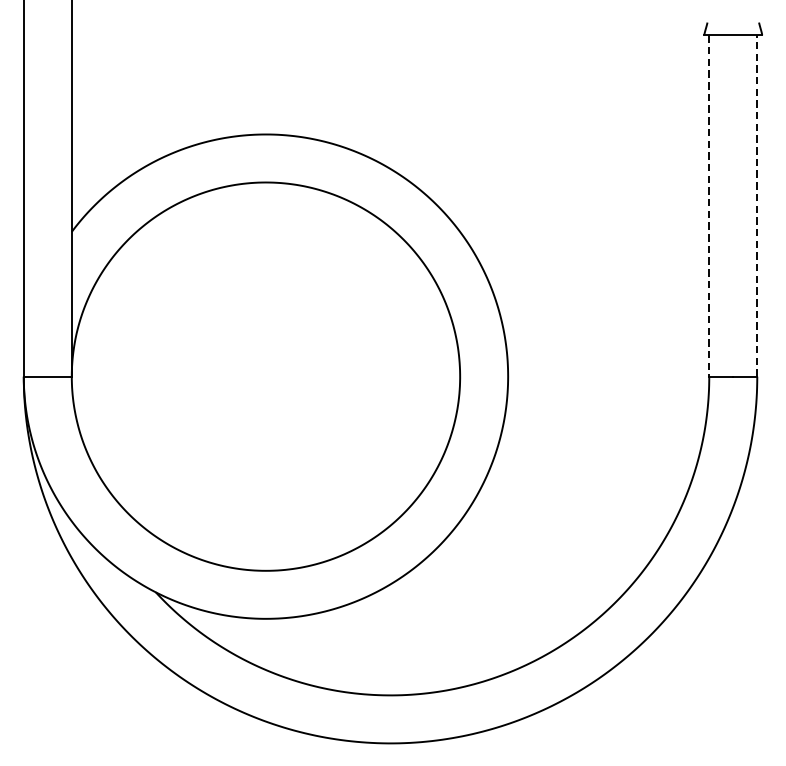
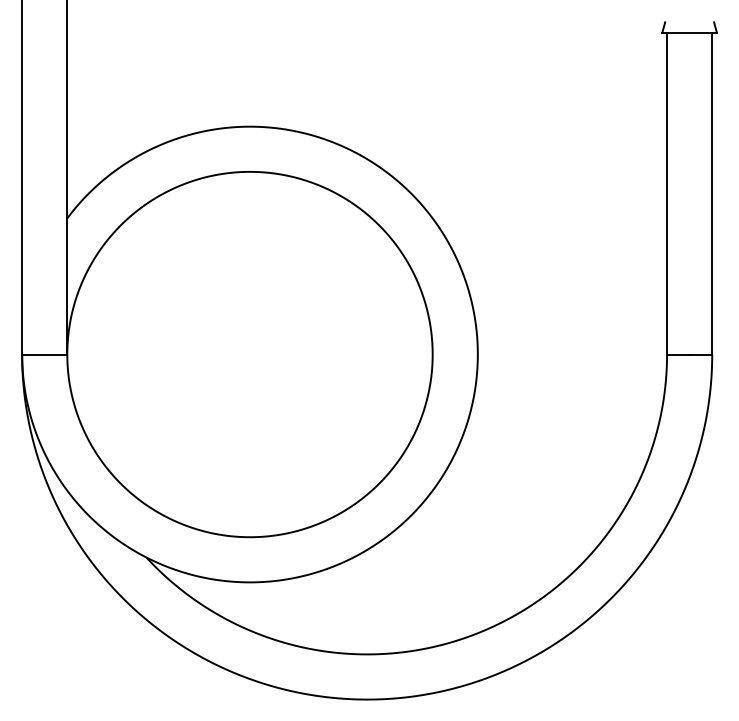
line: (709, 205) -> (667, 193), dashed -> solid
line: (757, 205) -> (712, 193), dashed -> solid

